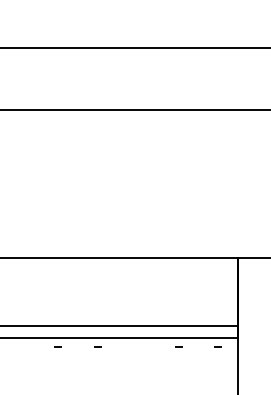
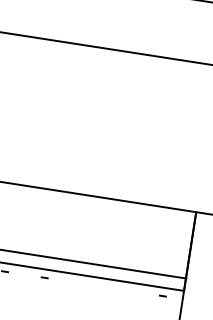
line: (178, 346) -> (124, 290), removed

